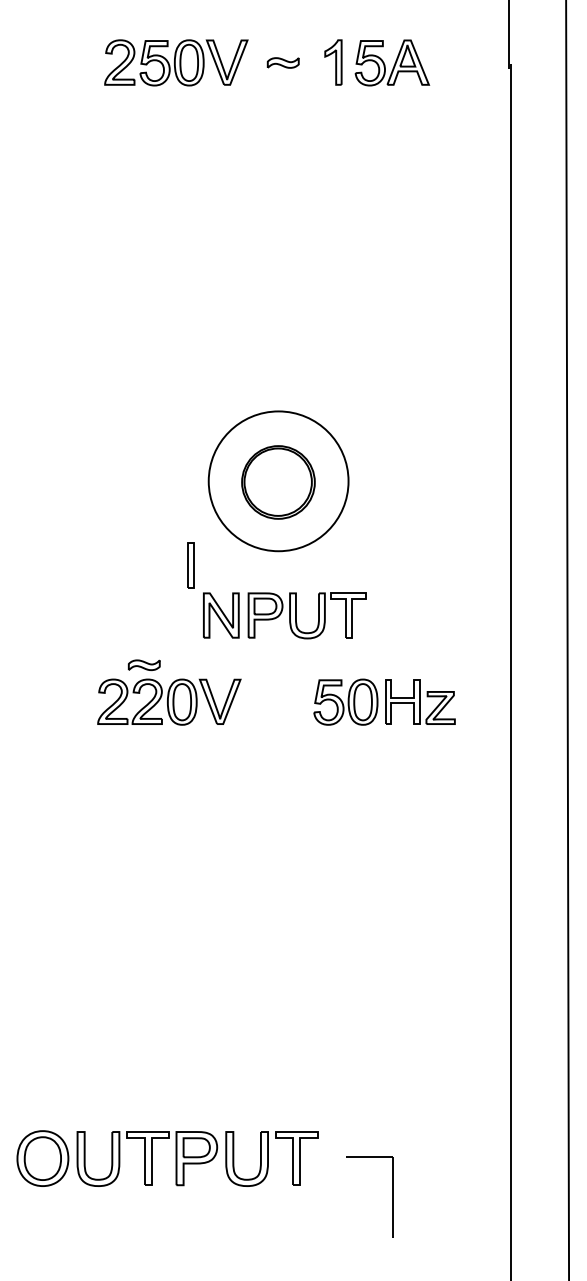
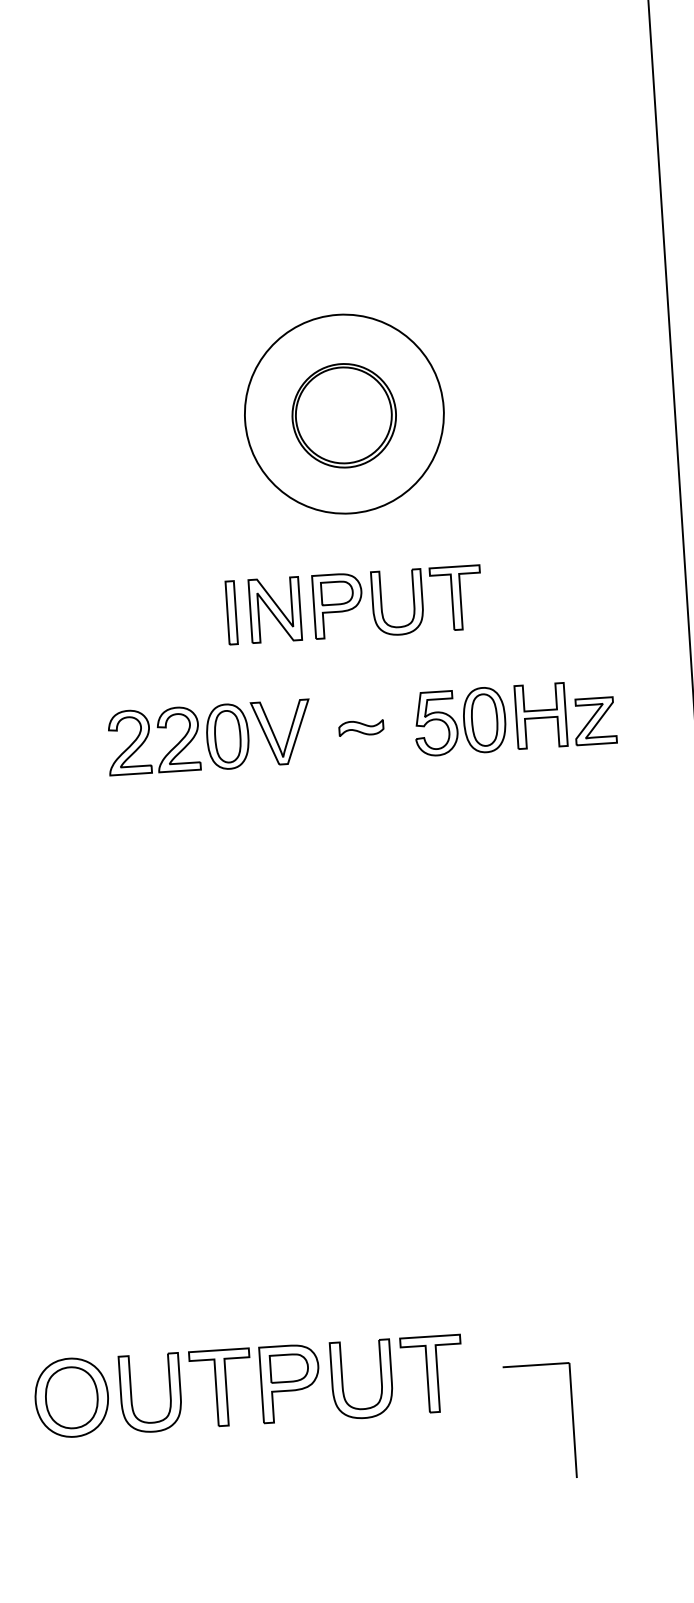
part: (190, 565) -> (231, 612), moved
part: (143, 665) -> (360, 728), moved

